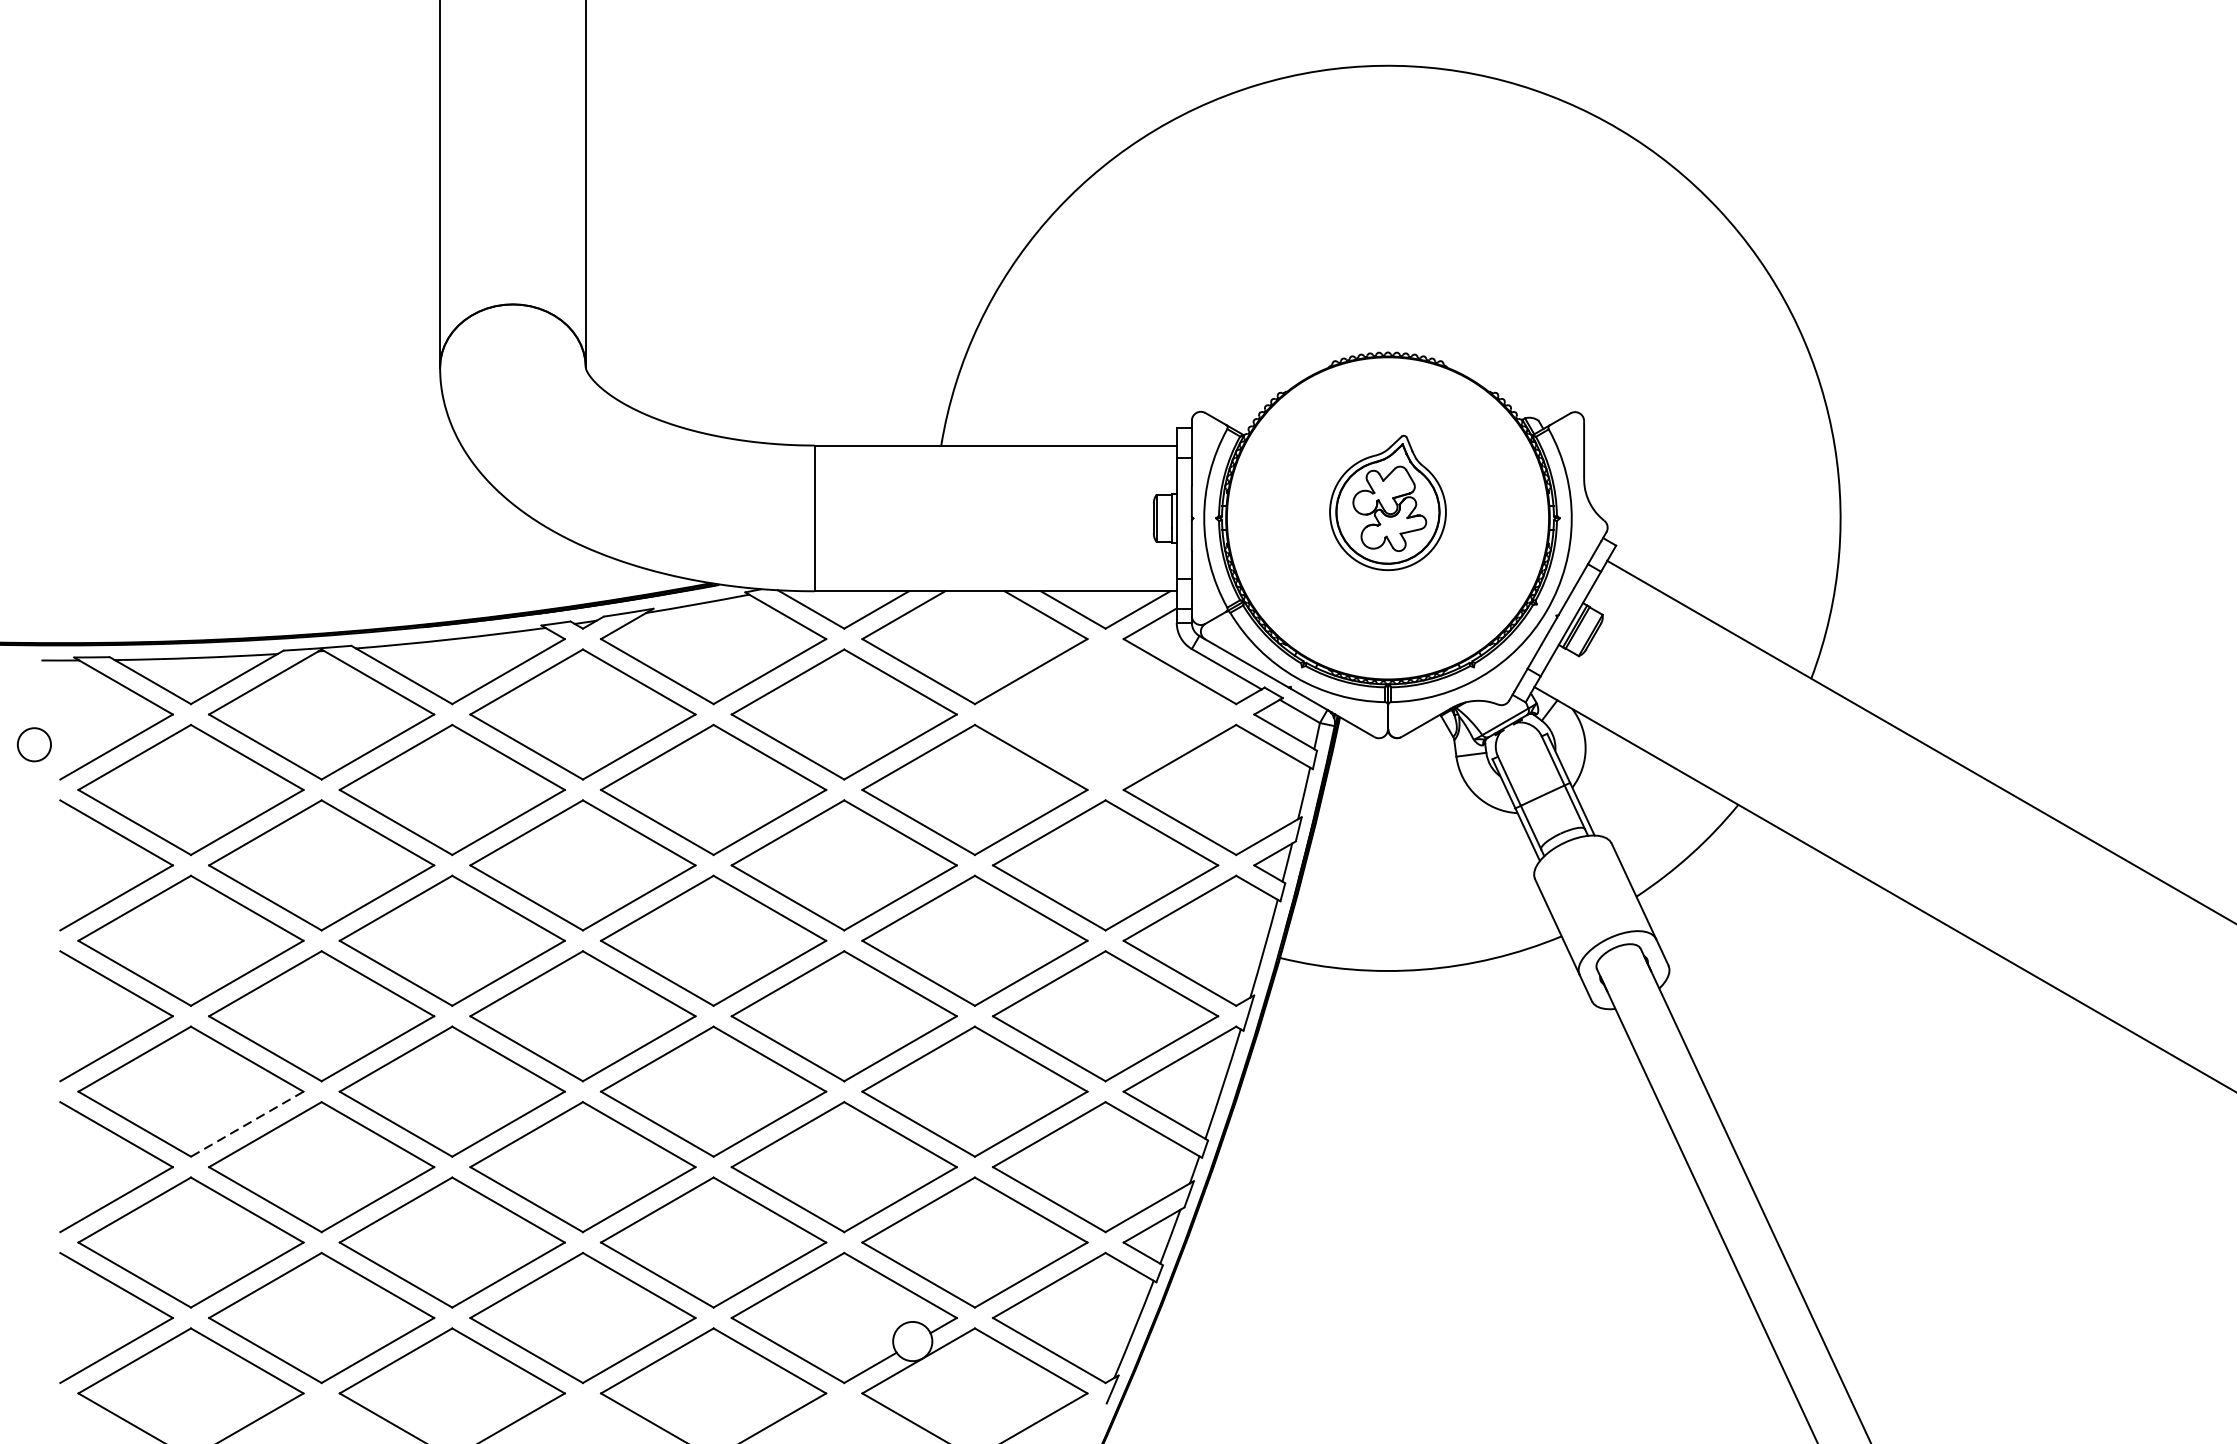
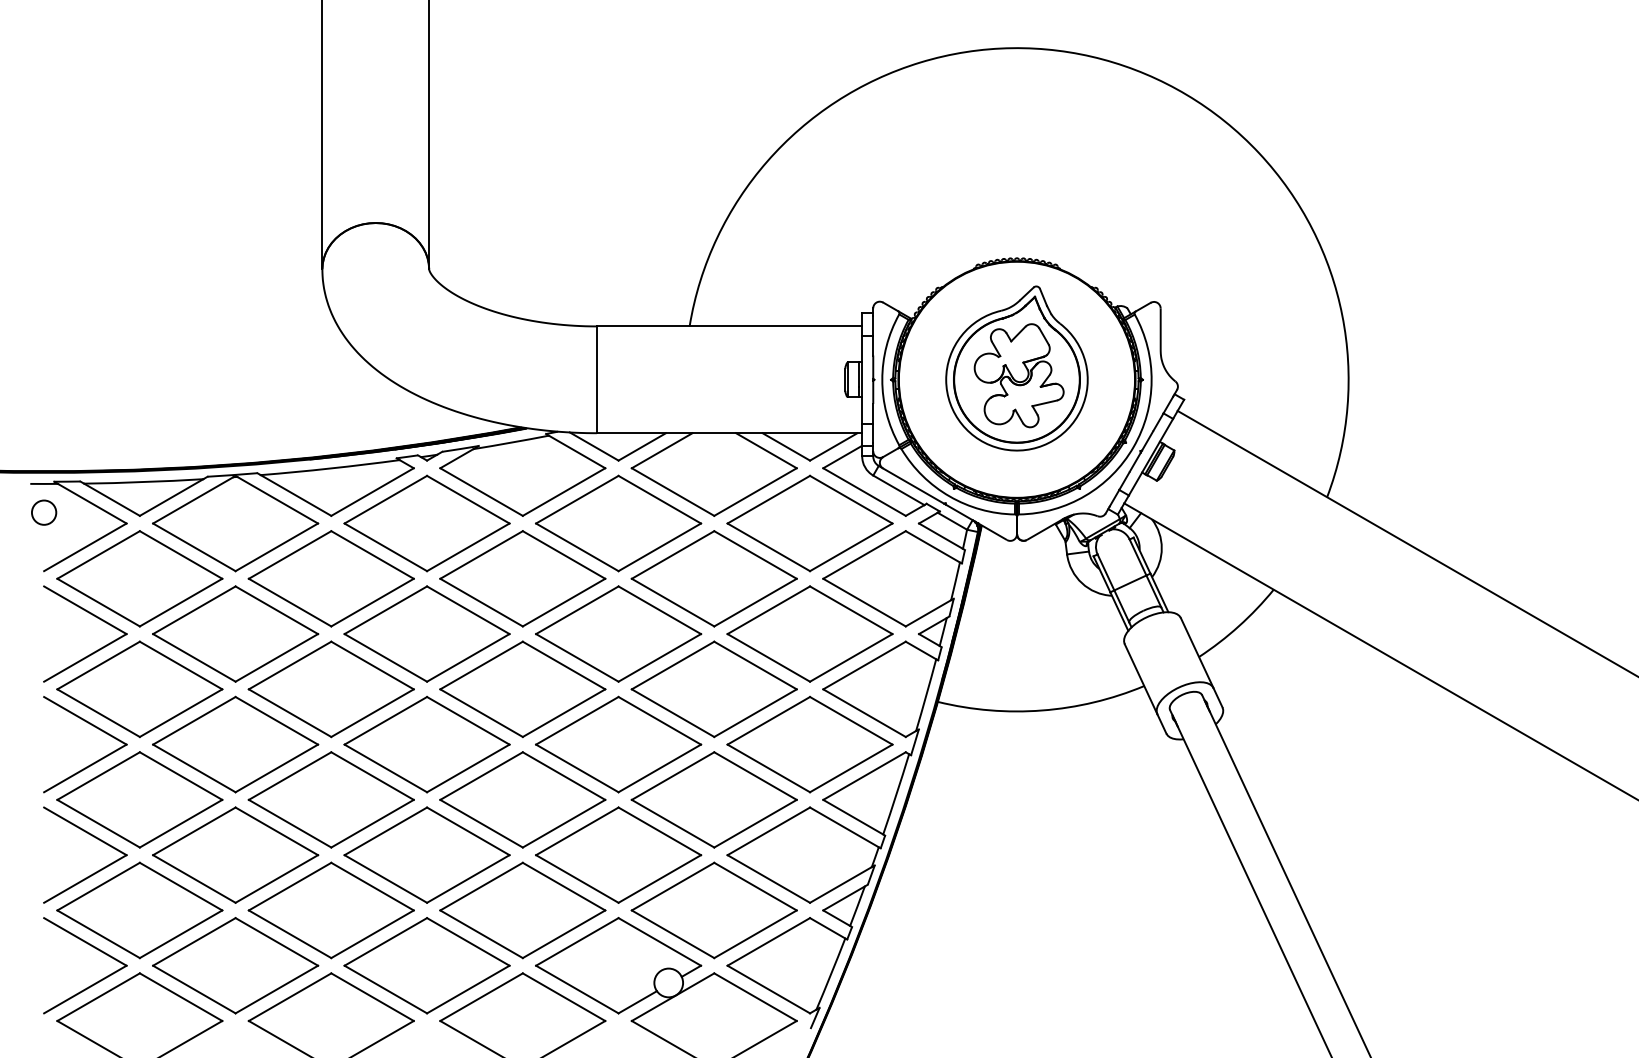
part: (1387, 502) -> (1016, 368), size x1.67
part: (1104, 714) -> (809, 523), added
circle: (34, 744) -> (44, 512), moved
line: (247, 1123) -> (181, 823), dashed -> solid

